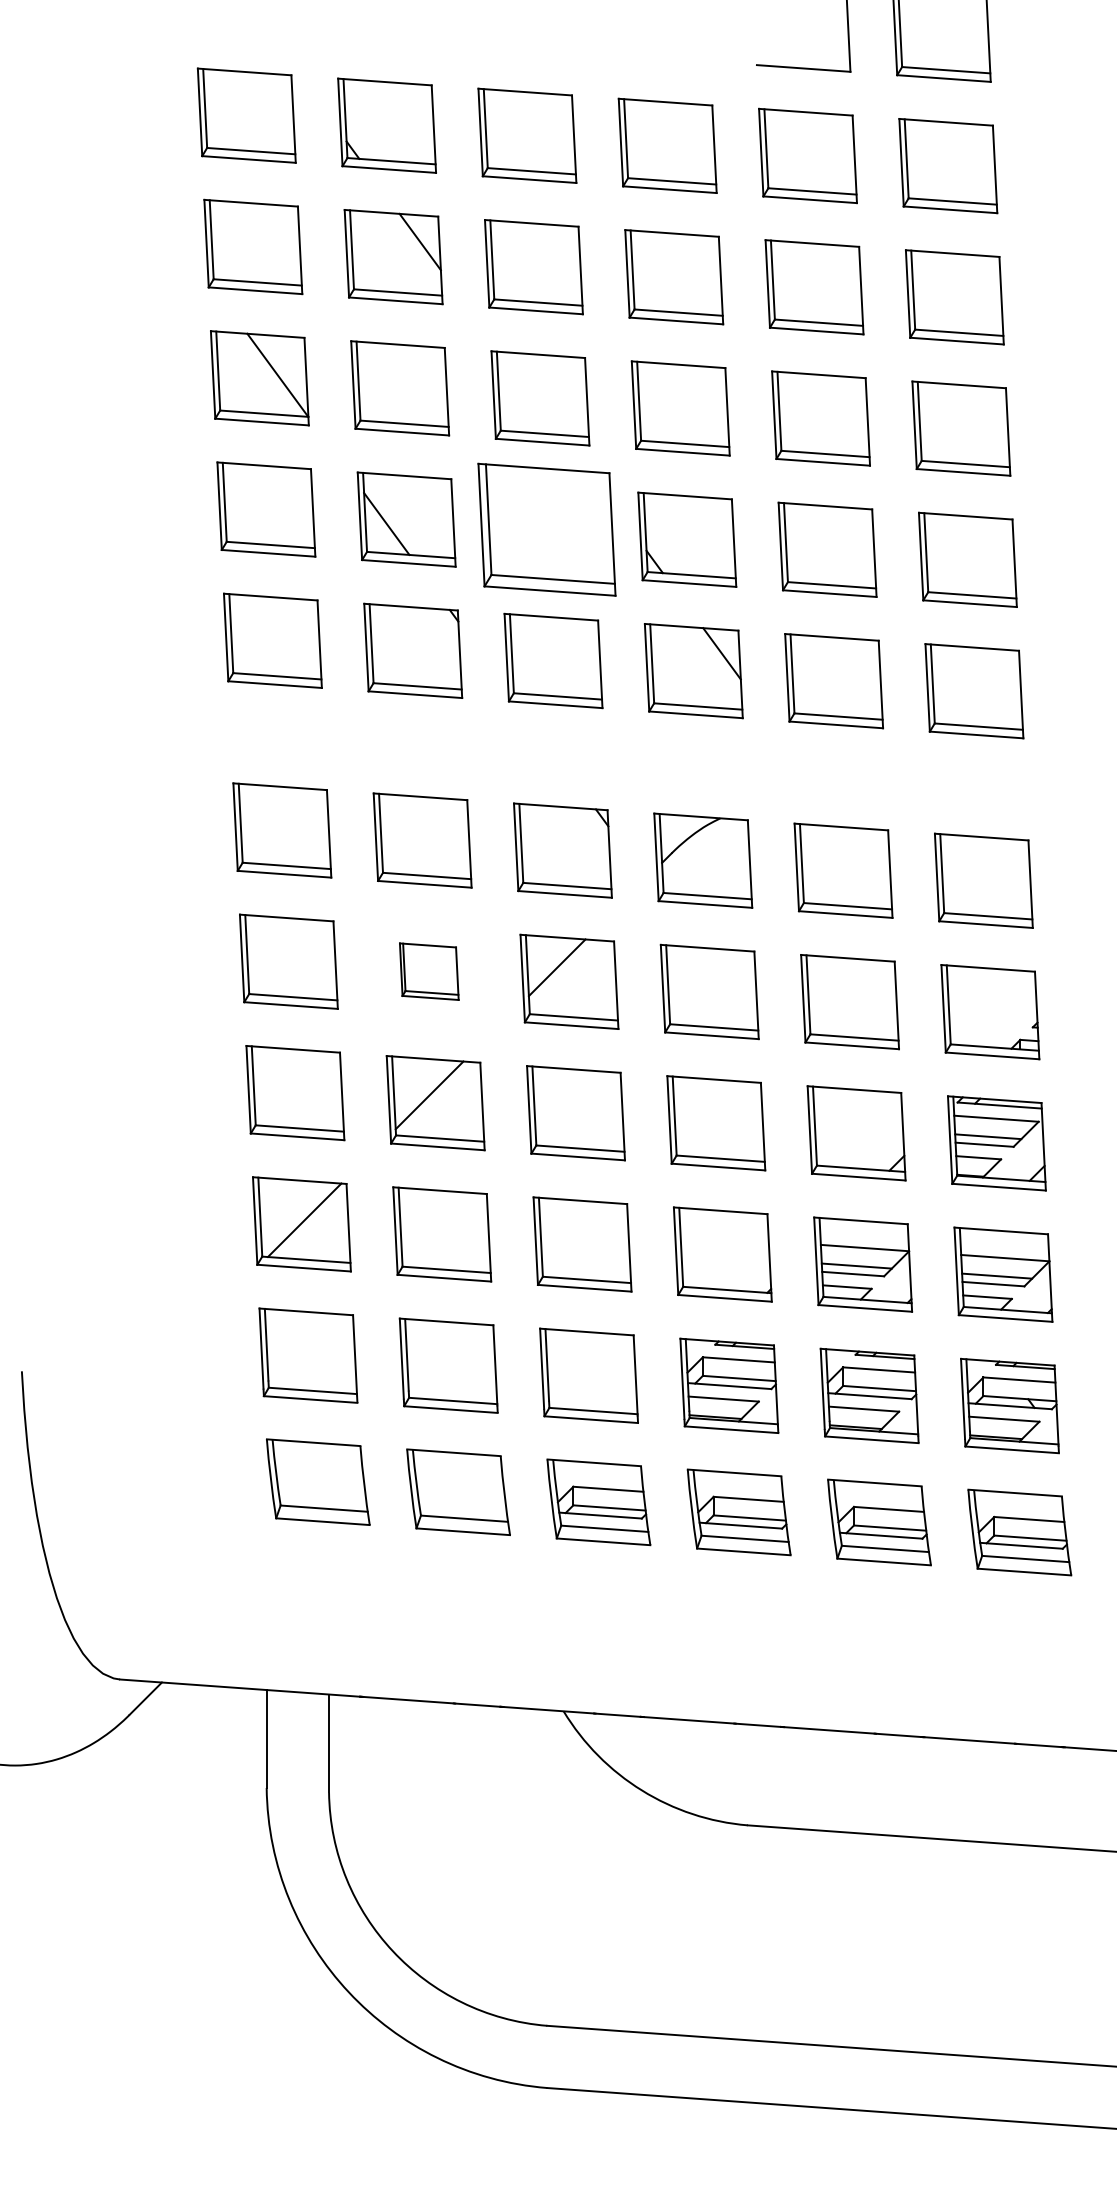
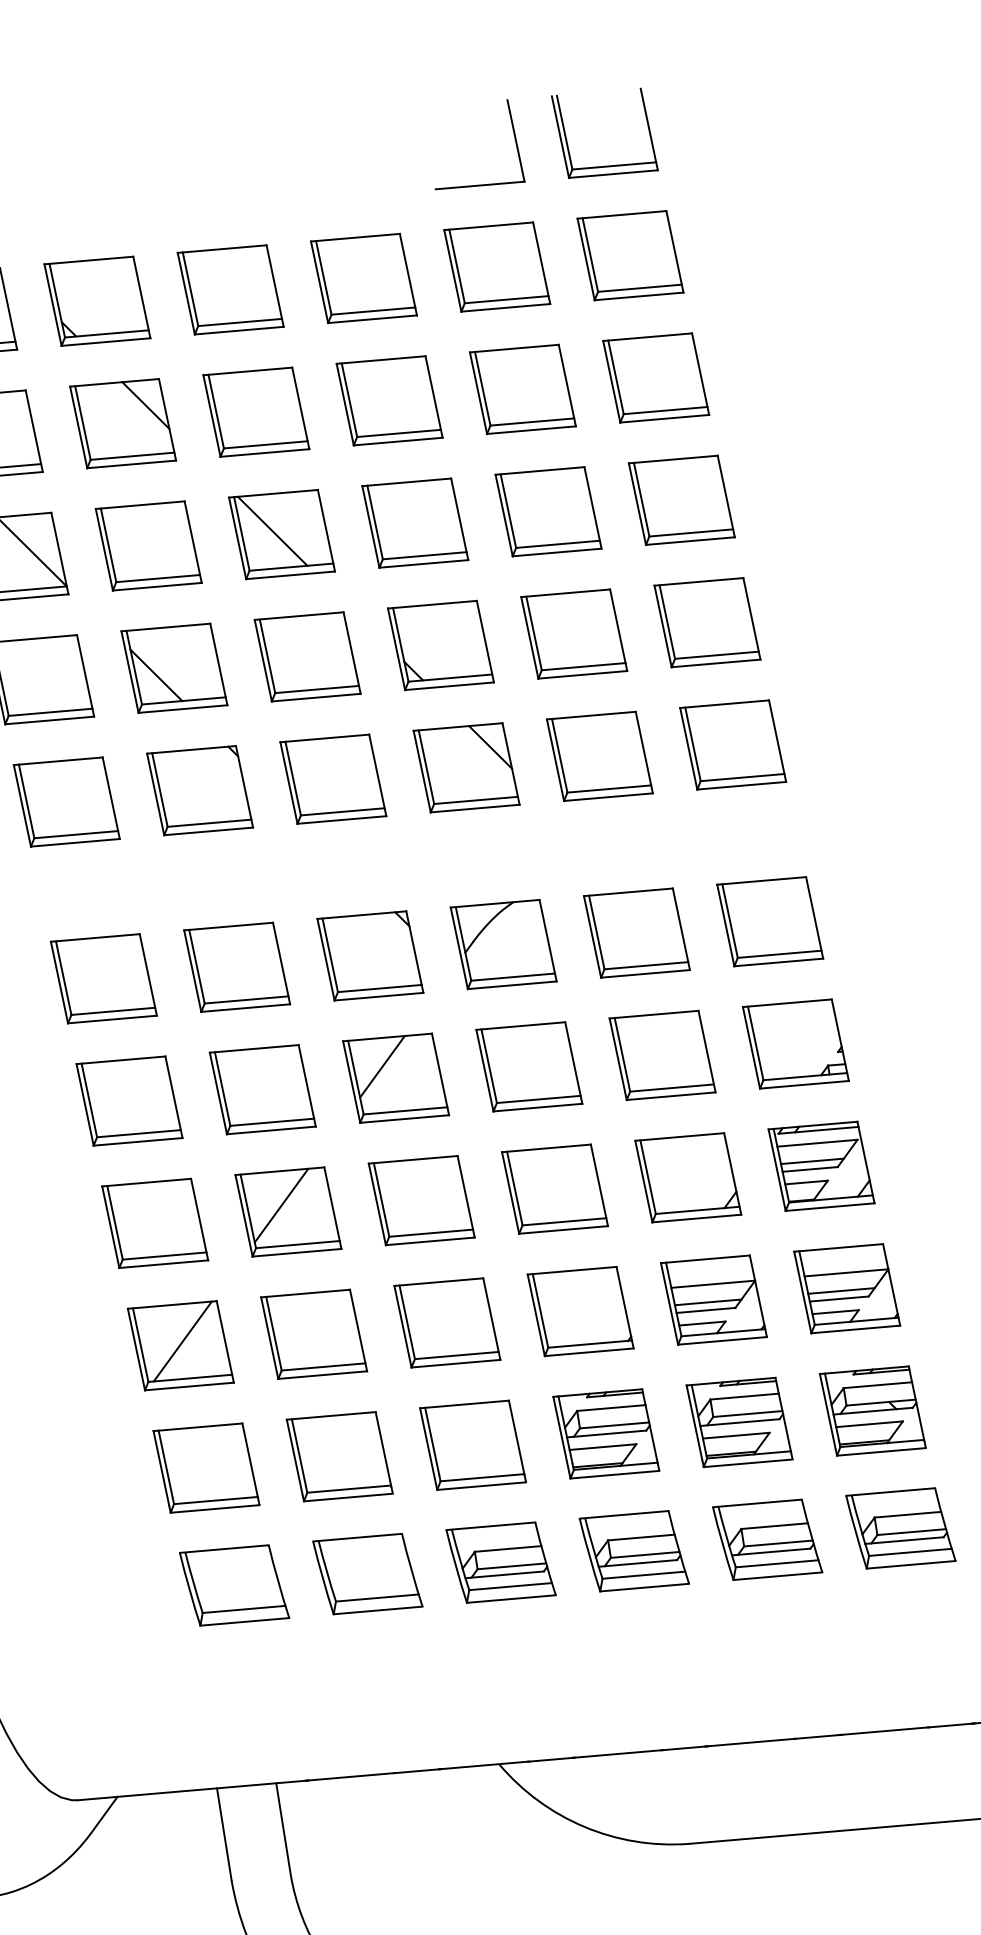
line: (530, 393) -> (271, 531), added
part: (546, 529) -> (307, 656), size x0.71
part: (429, 971) -> (263, 1089), size x1.67

